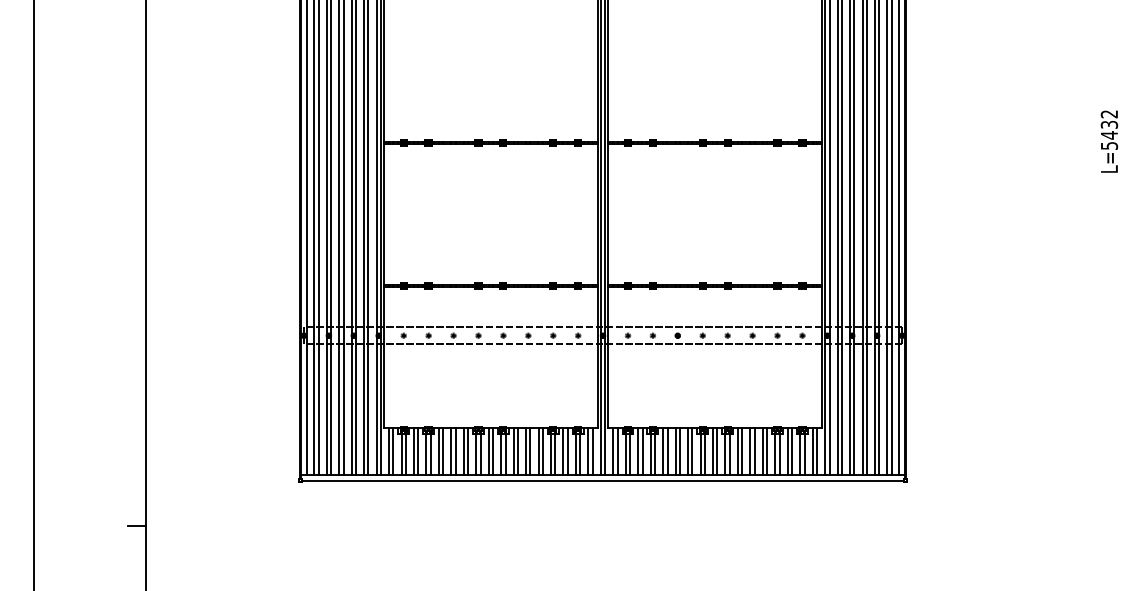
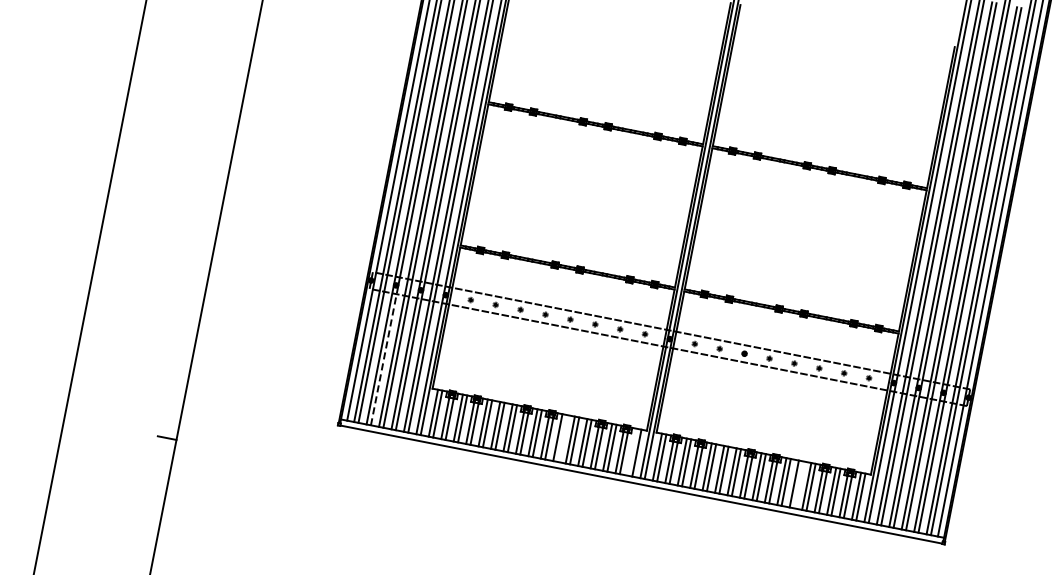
line: (331, 405) -> (385, 355), solid -> dashed
line: (518, 451) -> (562, 438), removed
line: (588, 451) -> (632, 451), removed
line: (754, 451) -> (798, 484), removed

